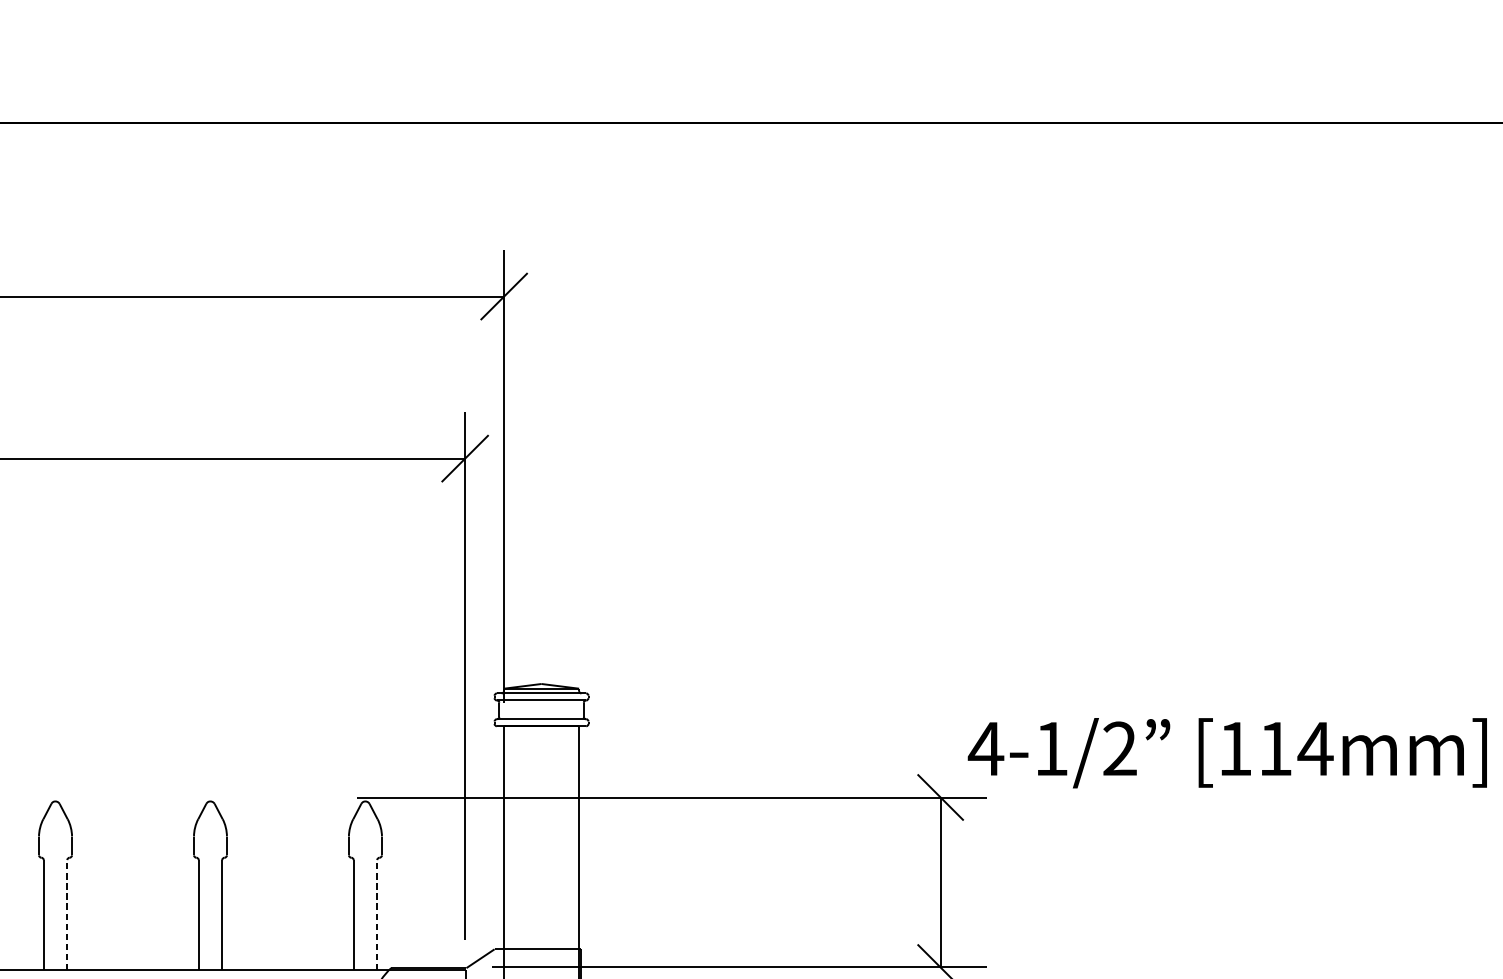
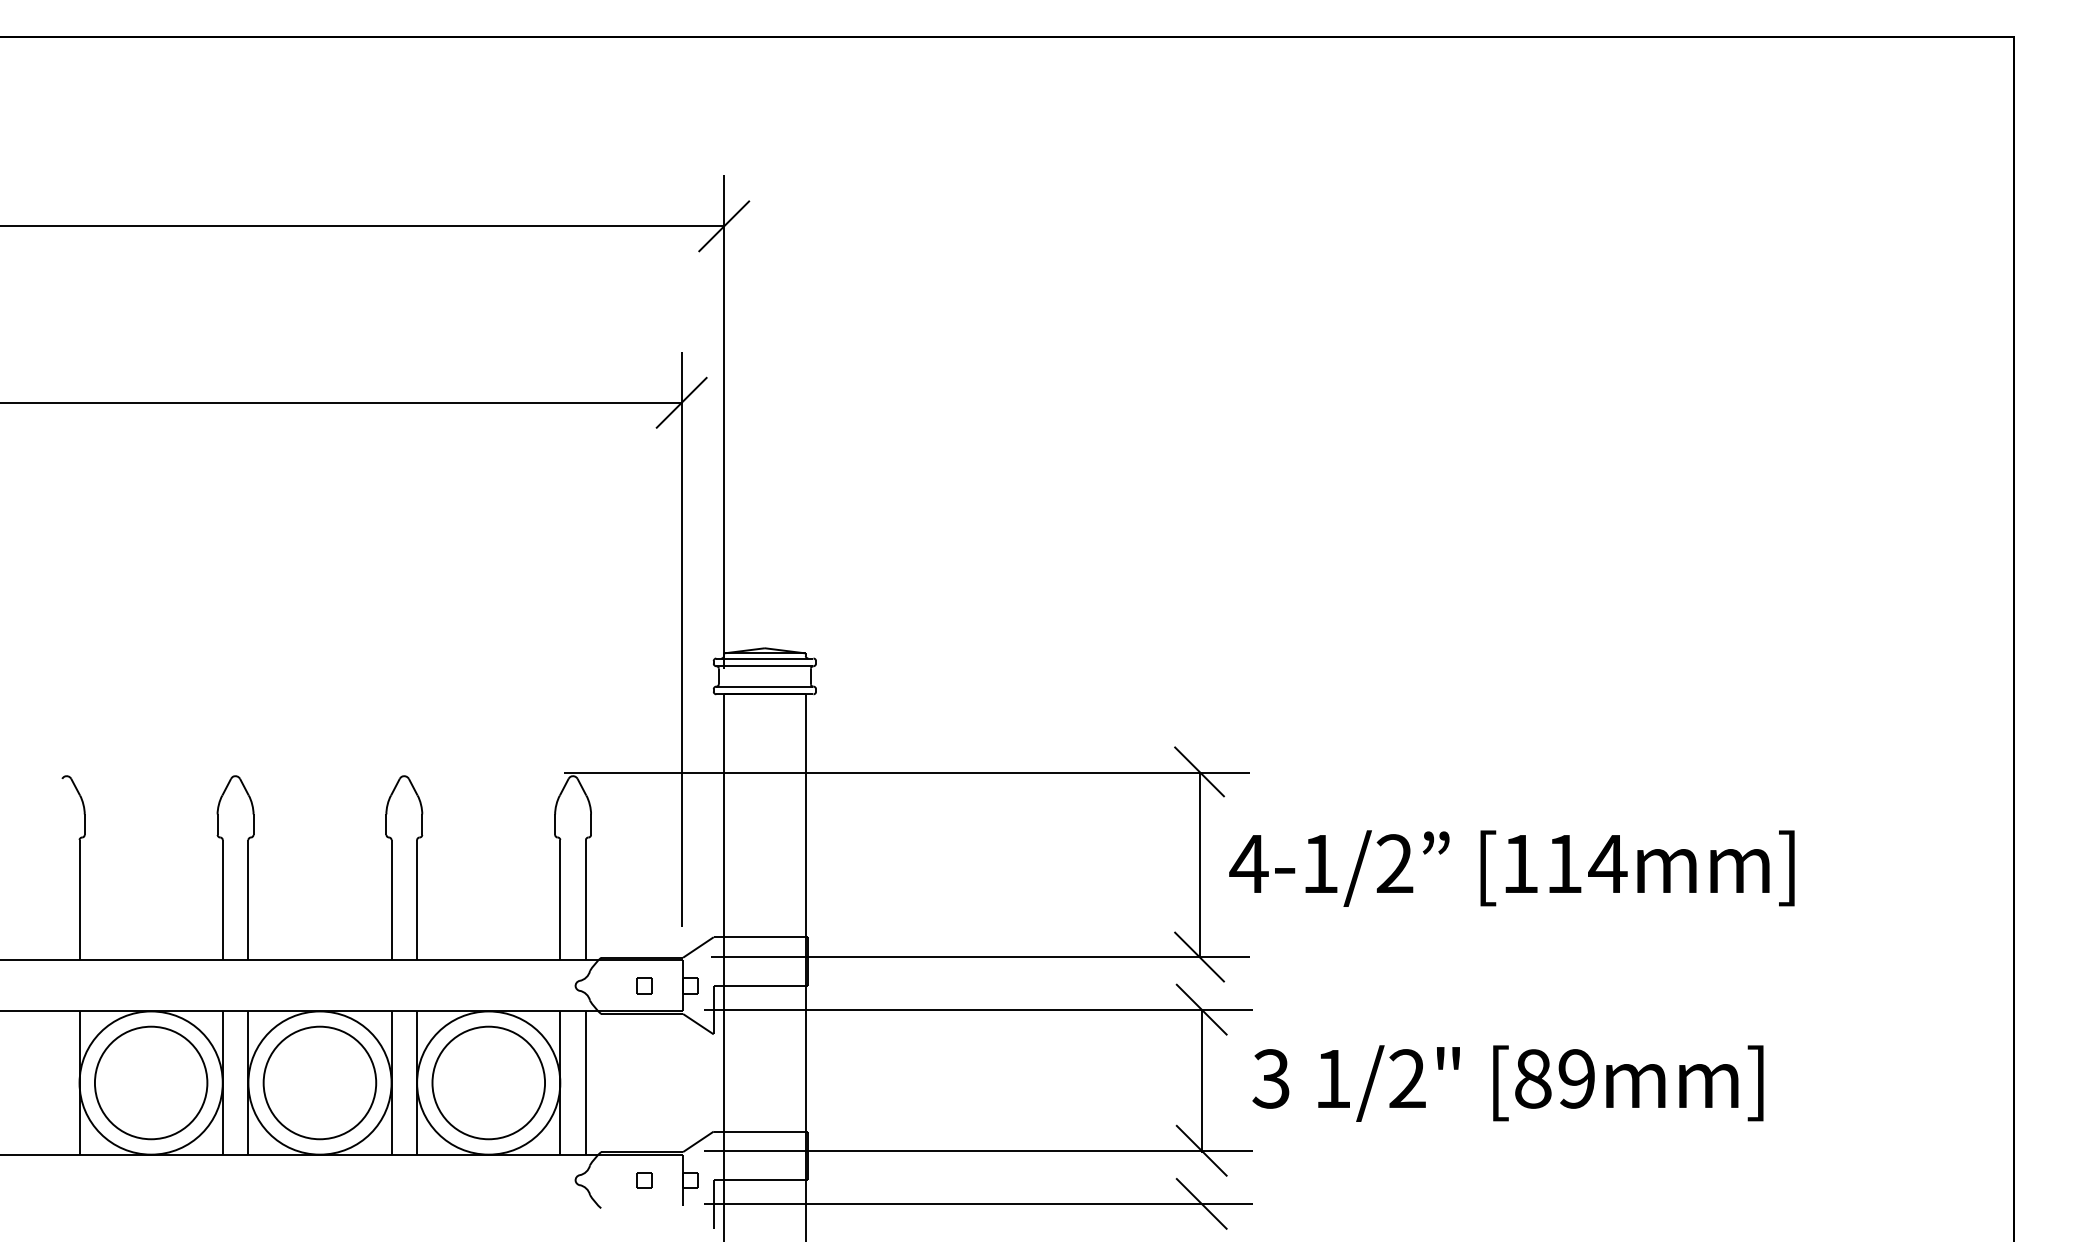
text: (1227, 753) -> (1511, 868), moved
line: (67, 914) -> (248, 899), dashed -> solid
line: (376, 914) -> (585, 899), dashed -> solid

